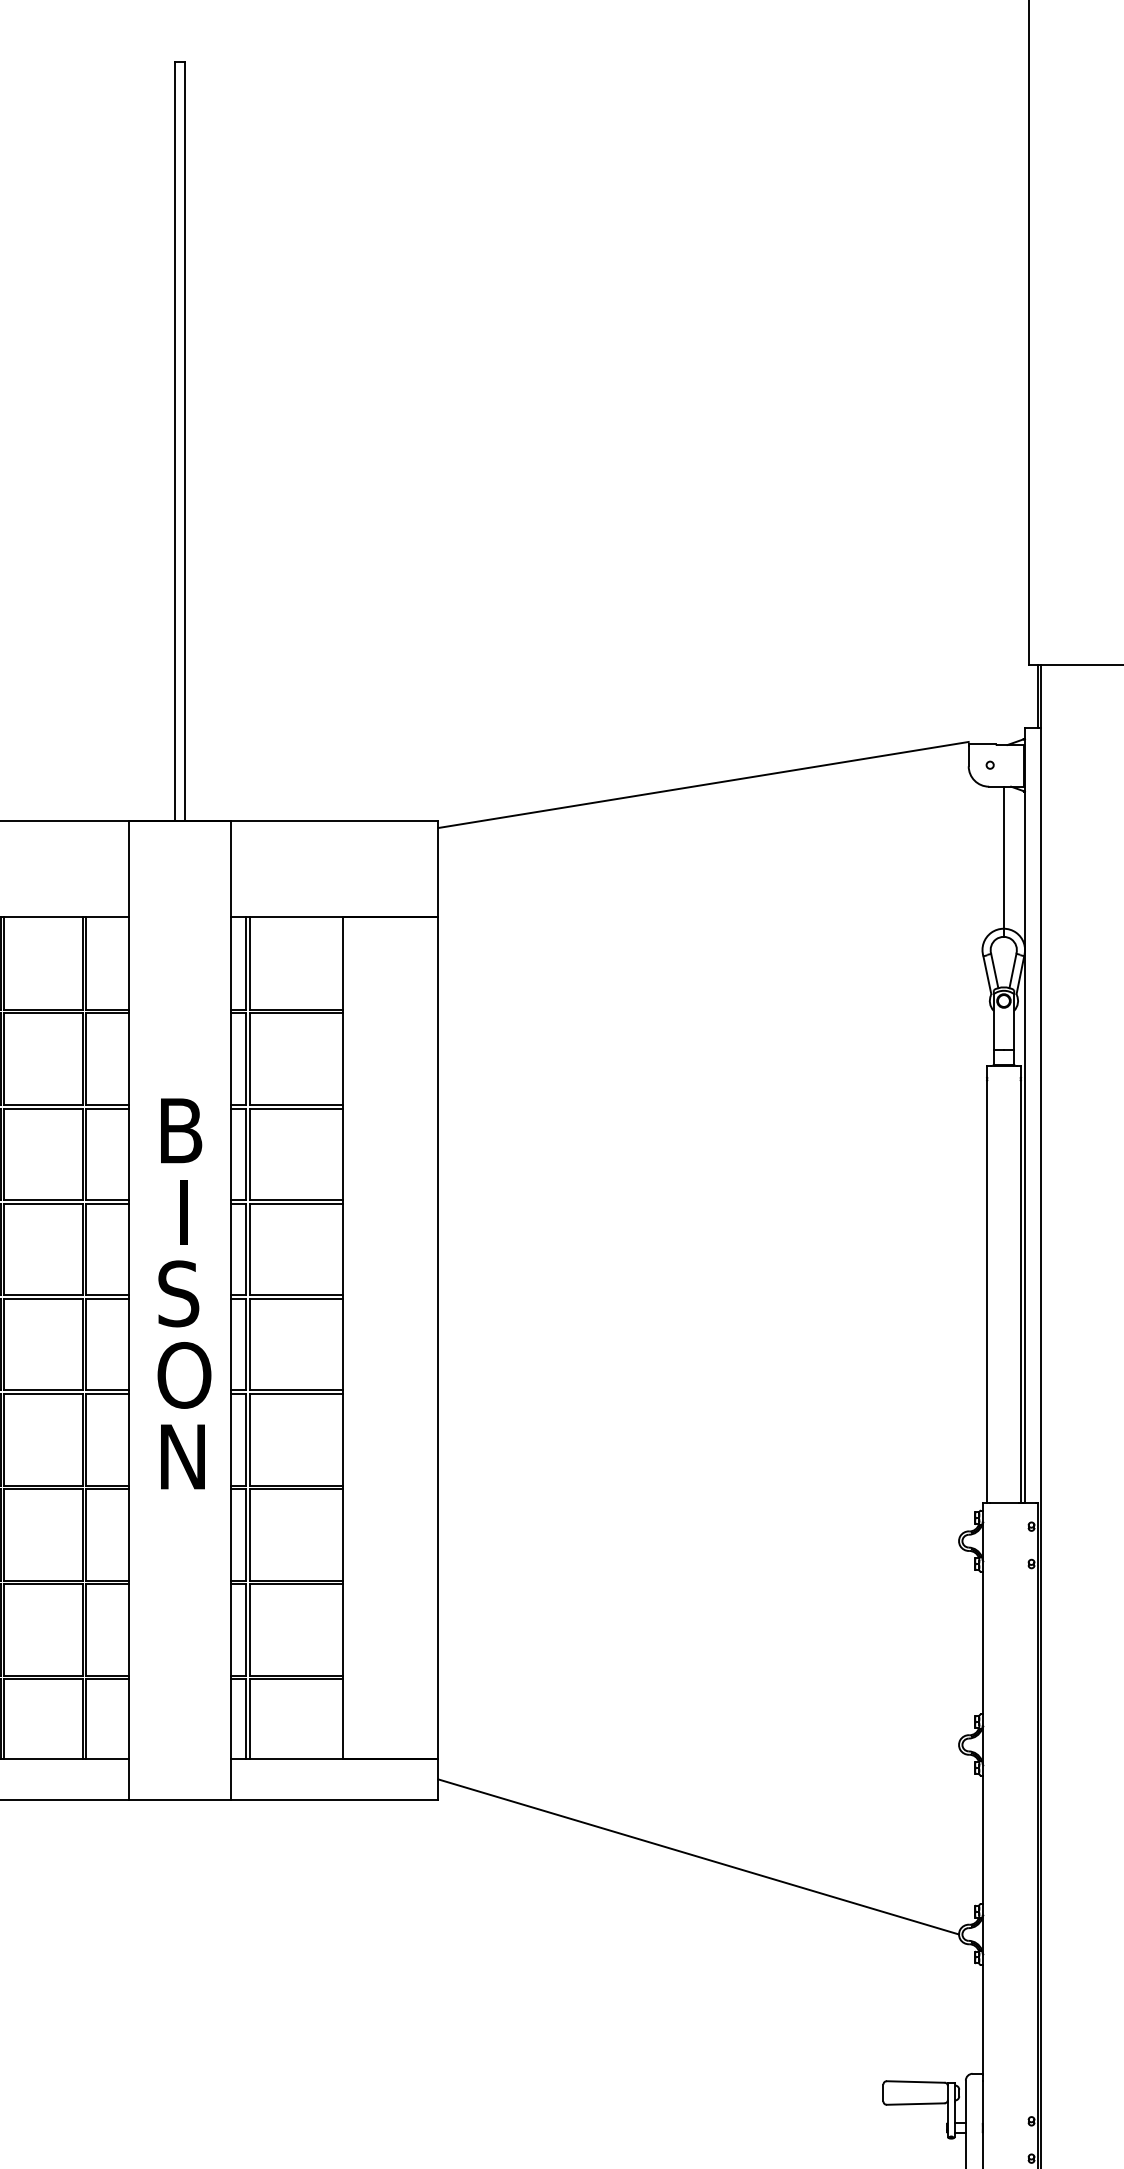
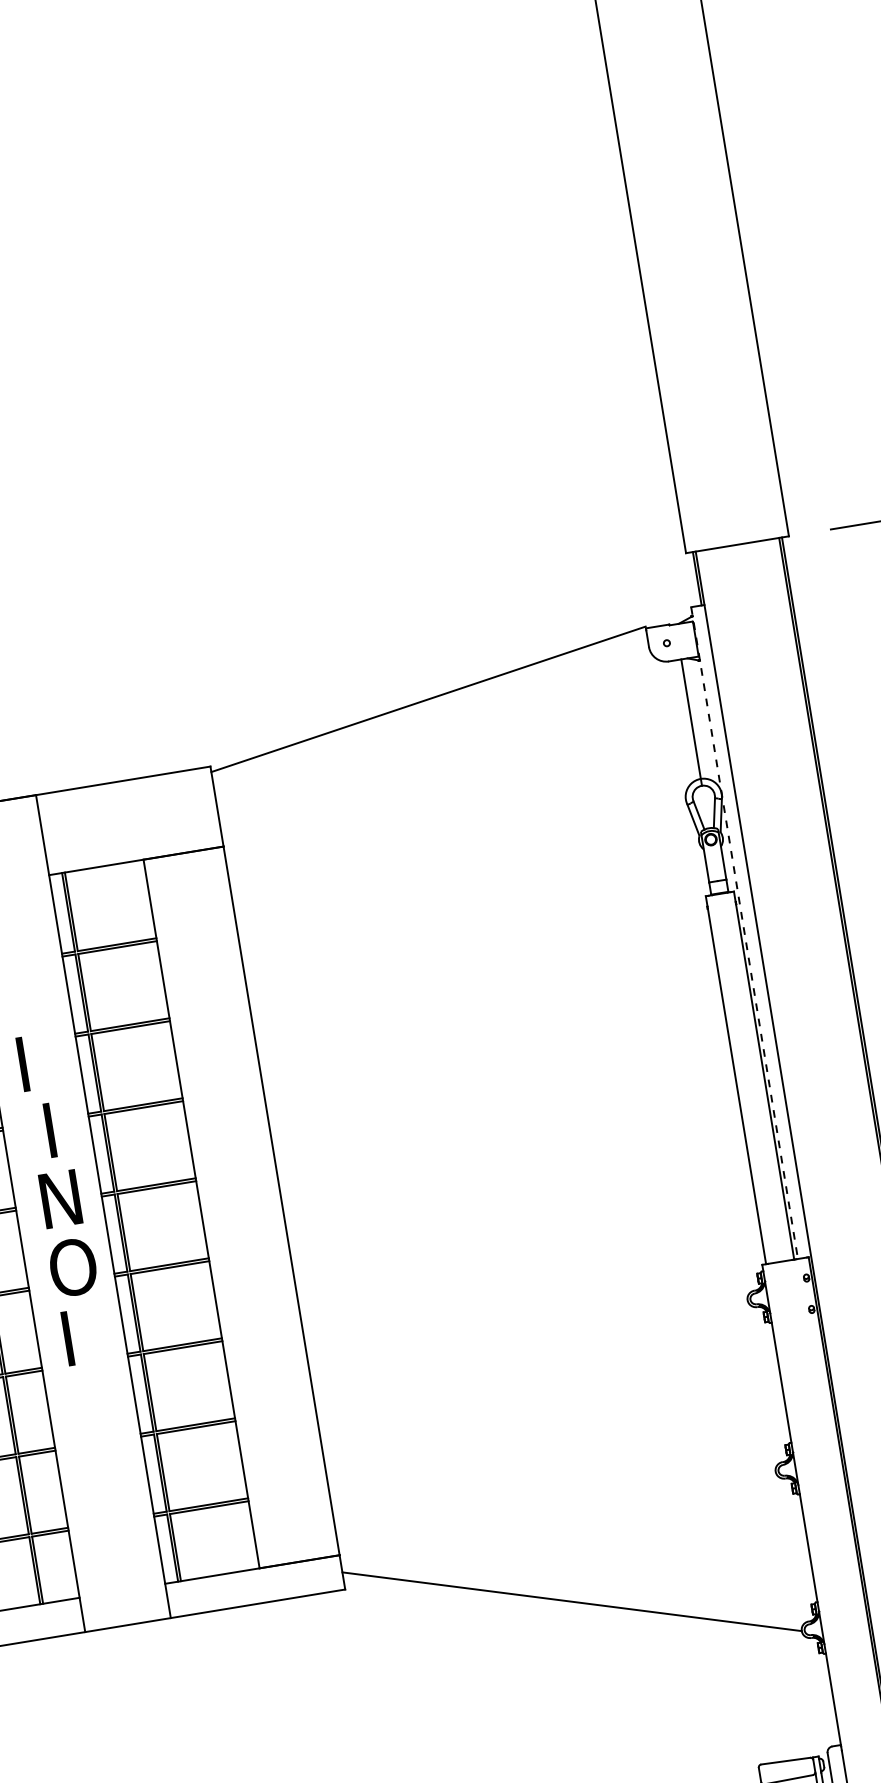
line: (1025, 1116) -> (745, 933), solid -> dashed
text: (181, 1130) -> (36, 1061), B -> I
text: (181, 1293) -> (59, 1199), S -> N
text: (182, 1456) -> (82, 1335), N -> I

